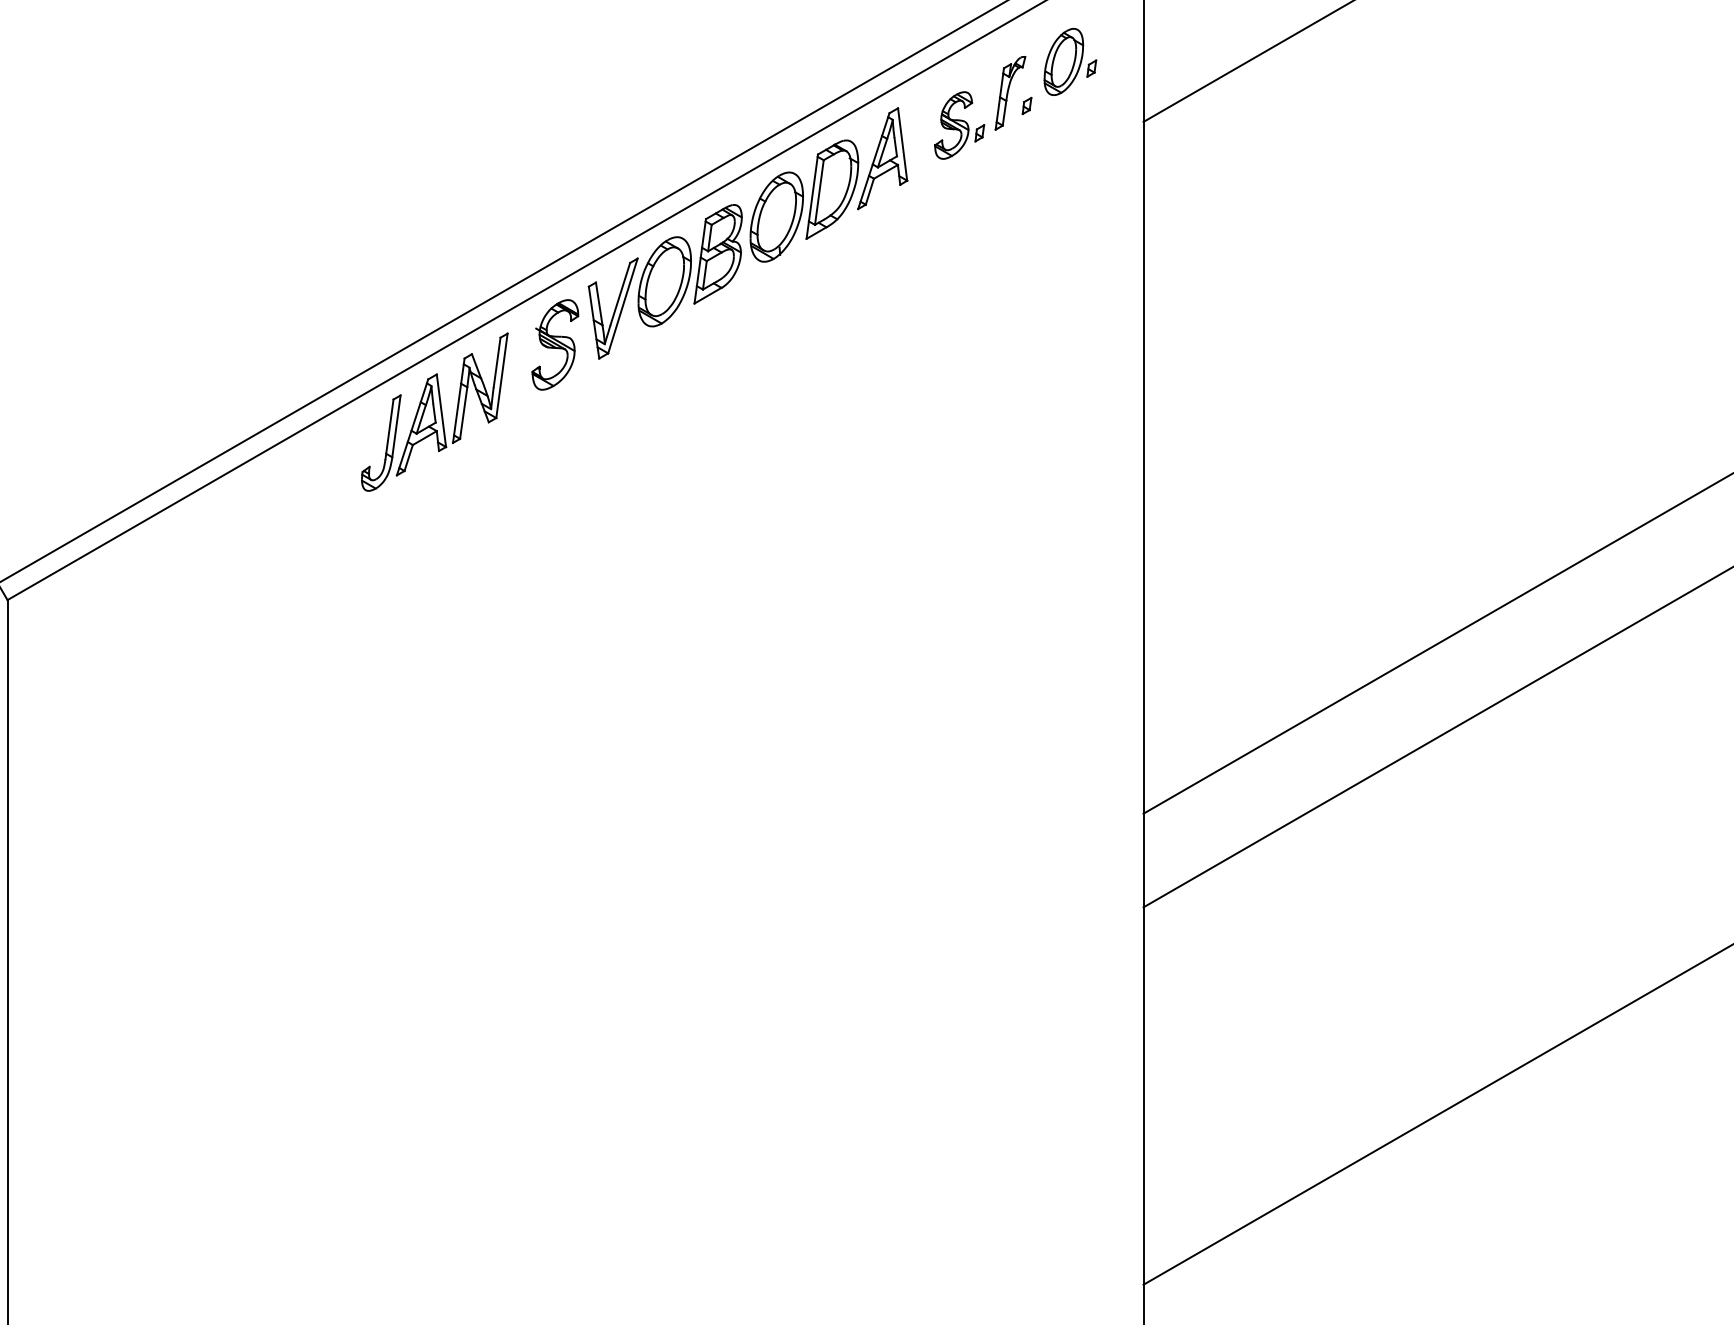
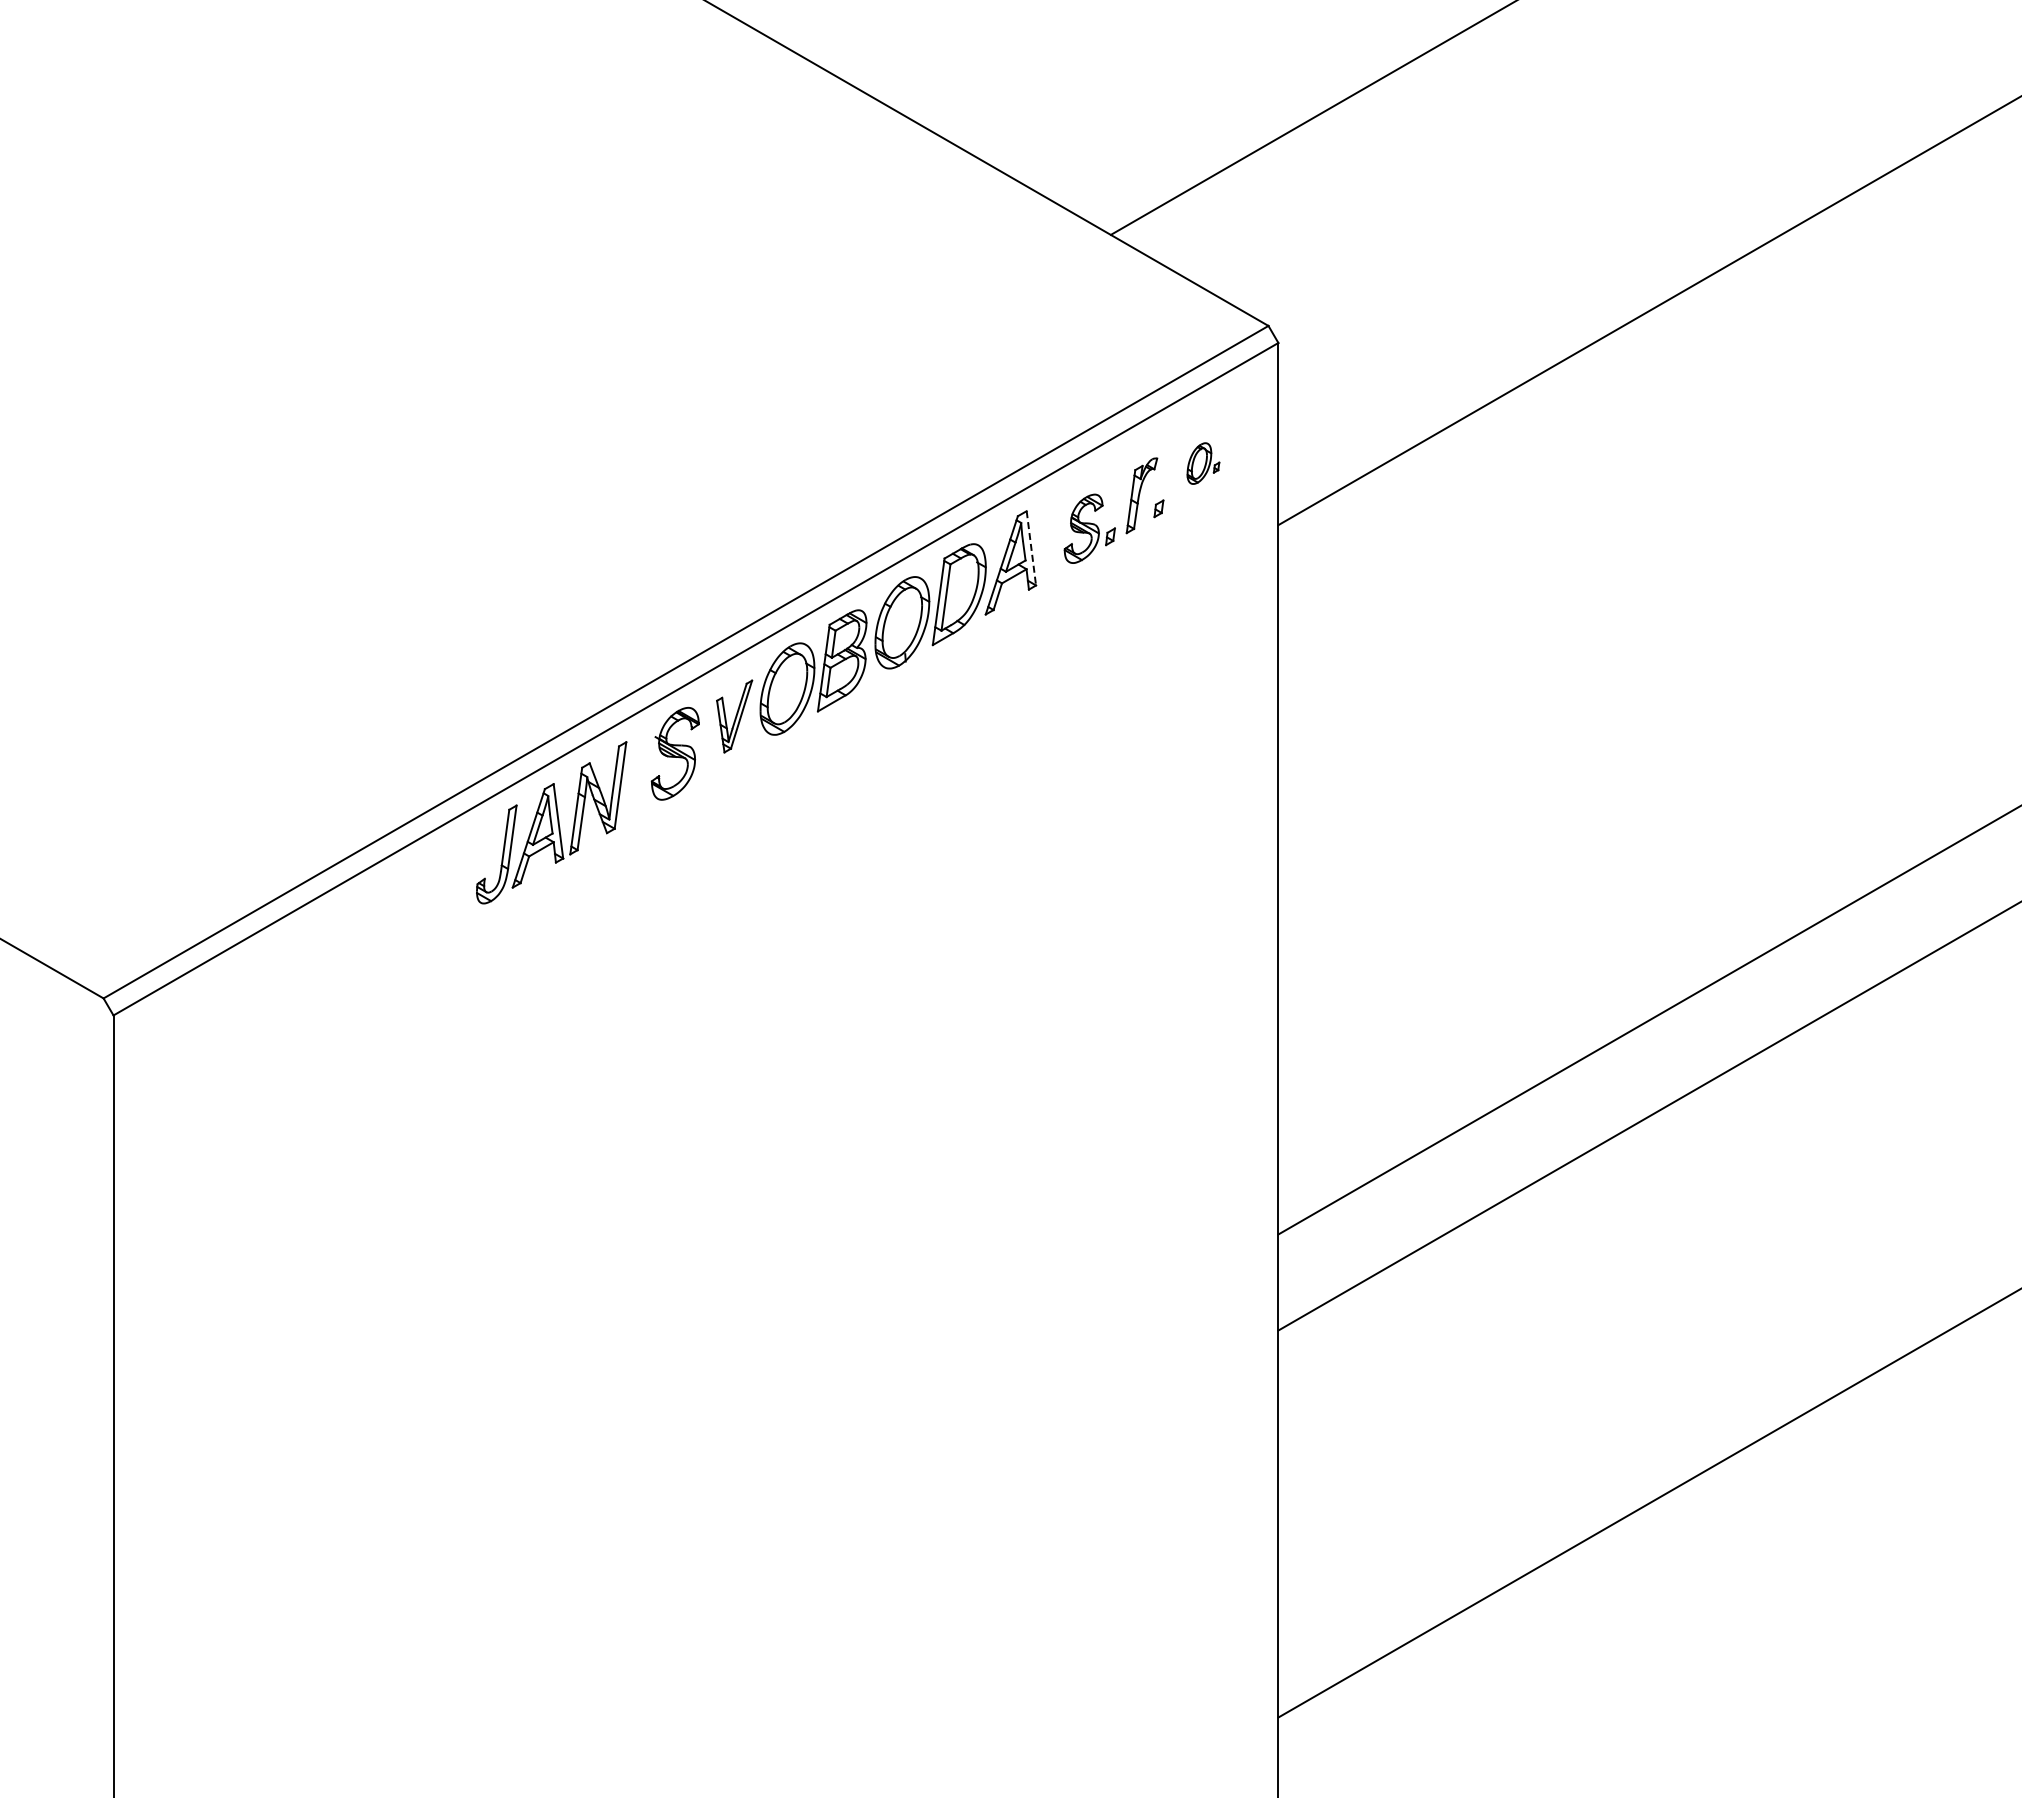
part: (1070, 61) -> (1203, 463), size x0.6
line: (902, 144) -> (1031, 548), solid -> dashed
part: (613, 308) -> (734, 716), size x0.7

